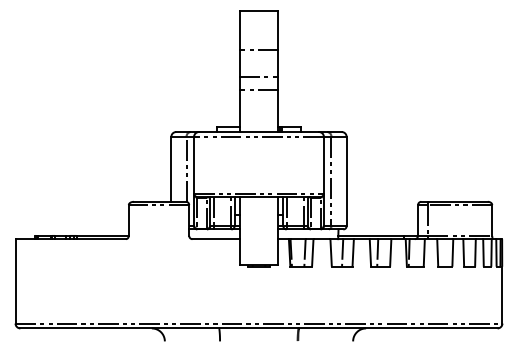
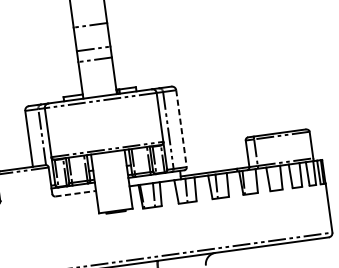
line: (346, 181) -> (181, 128), solid -> dashed
line: (215, 239) -> (75, 194), solid -> dashed

